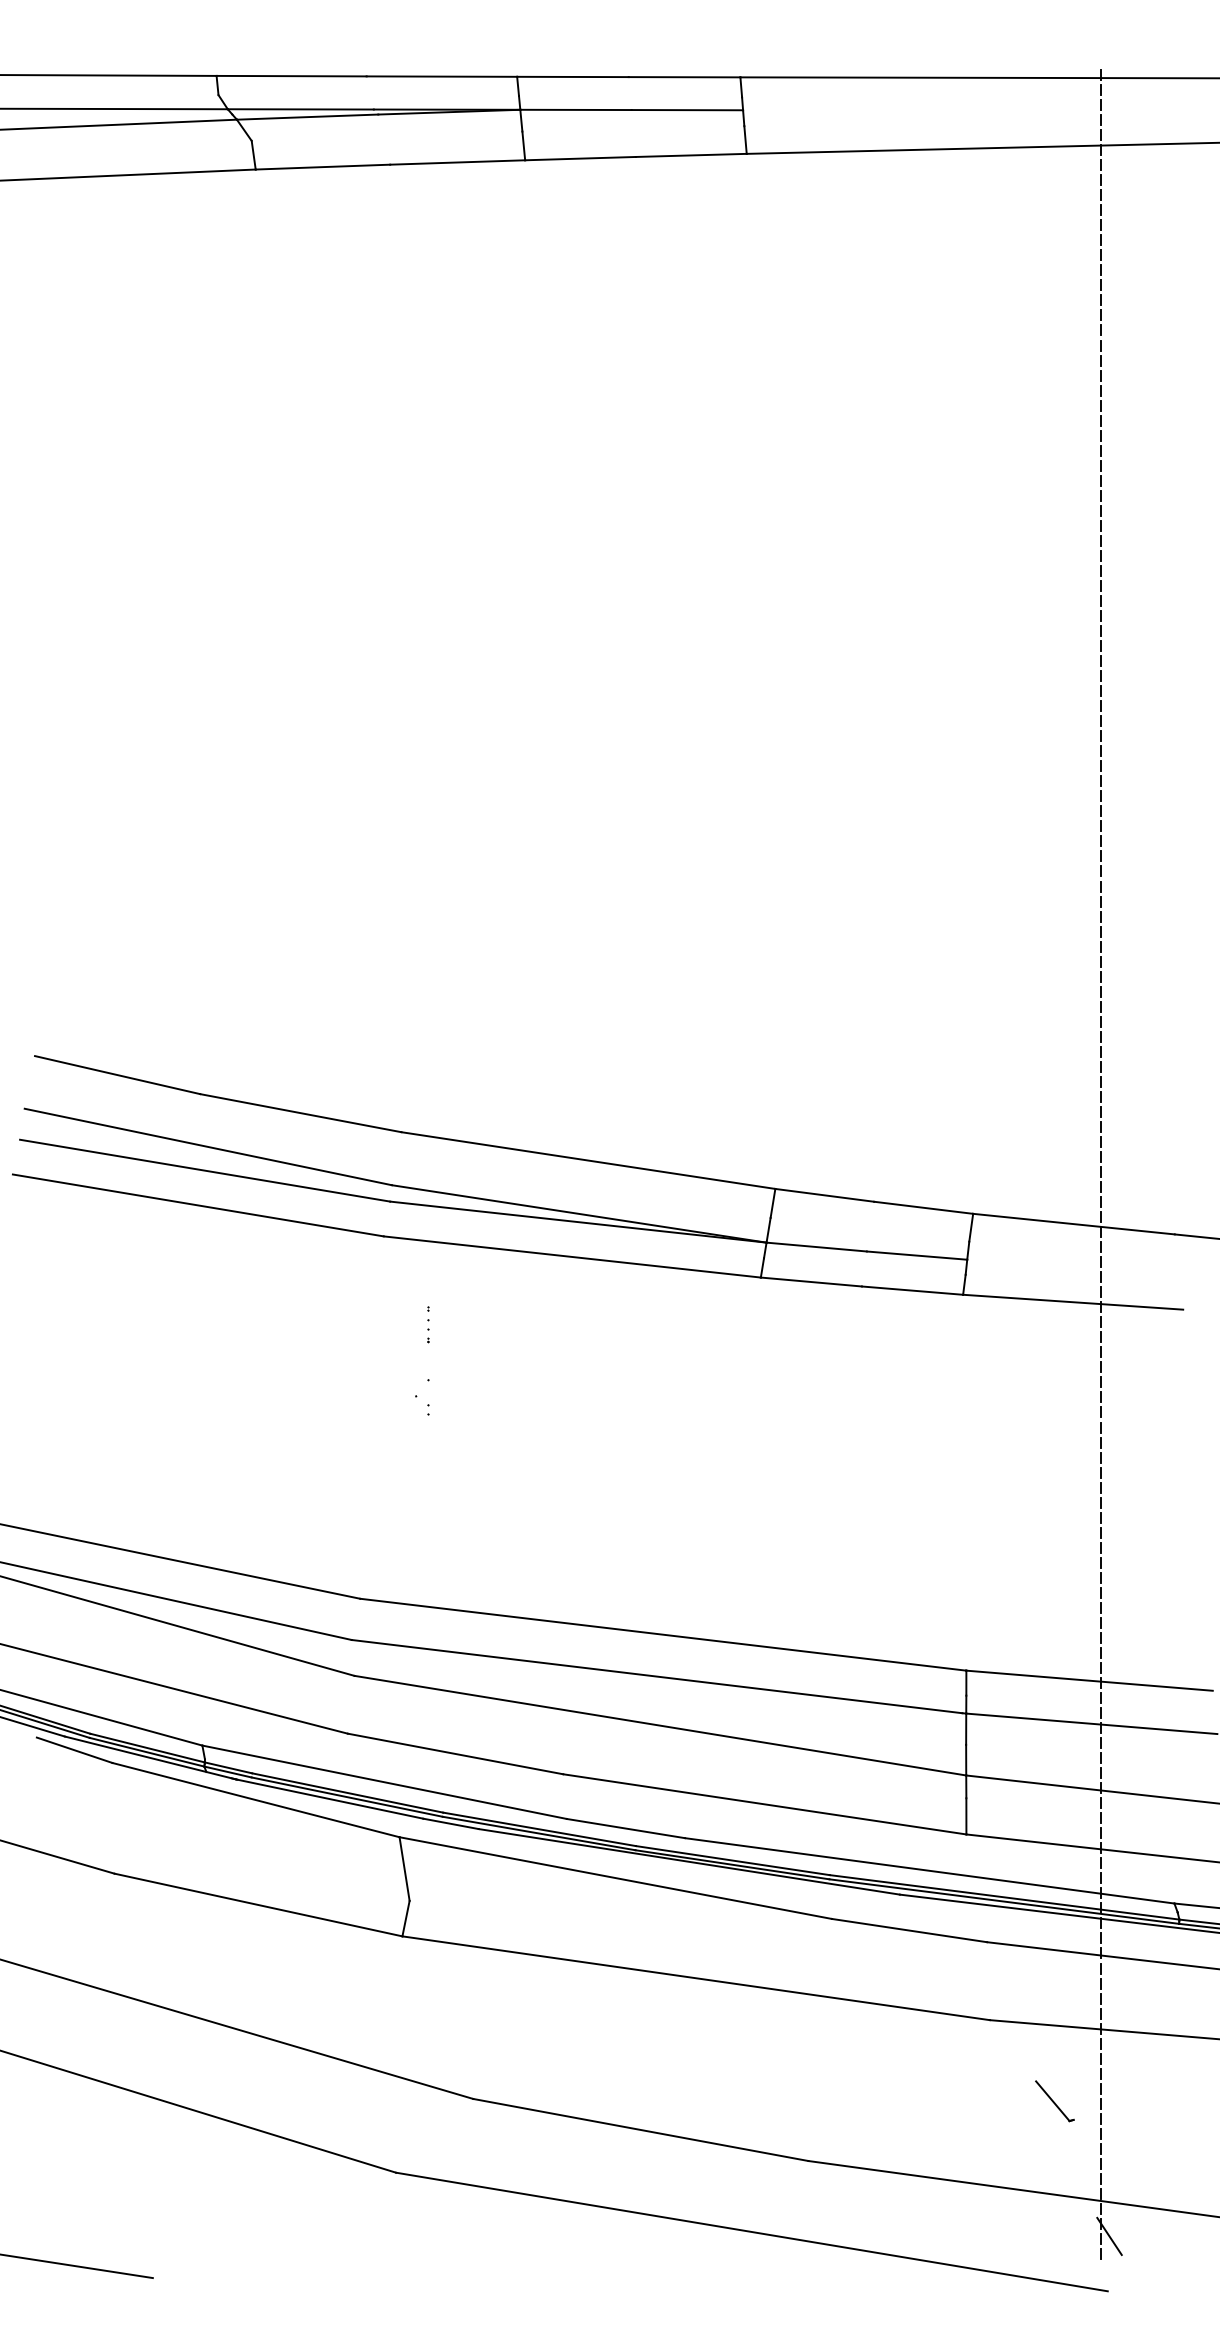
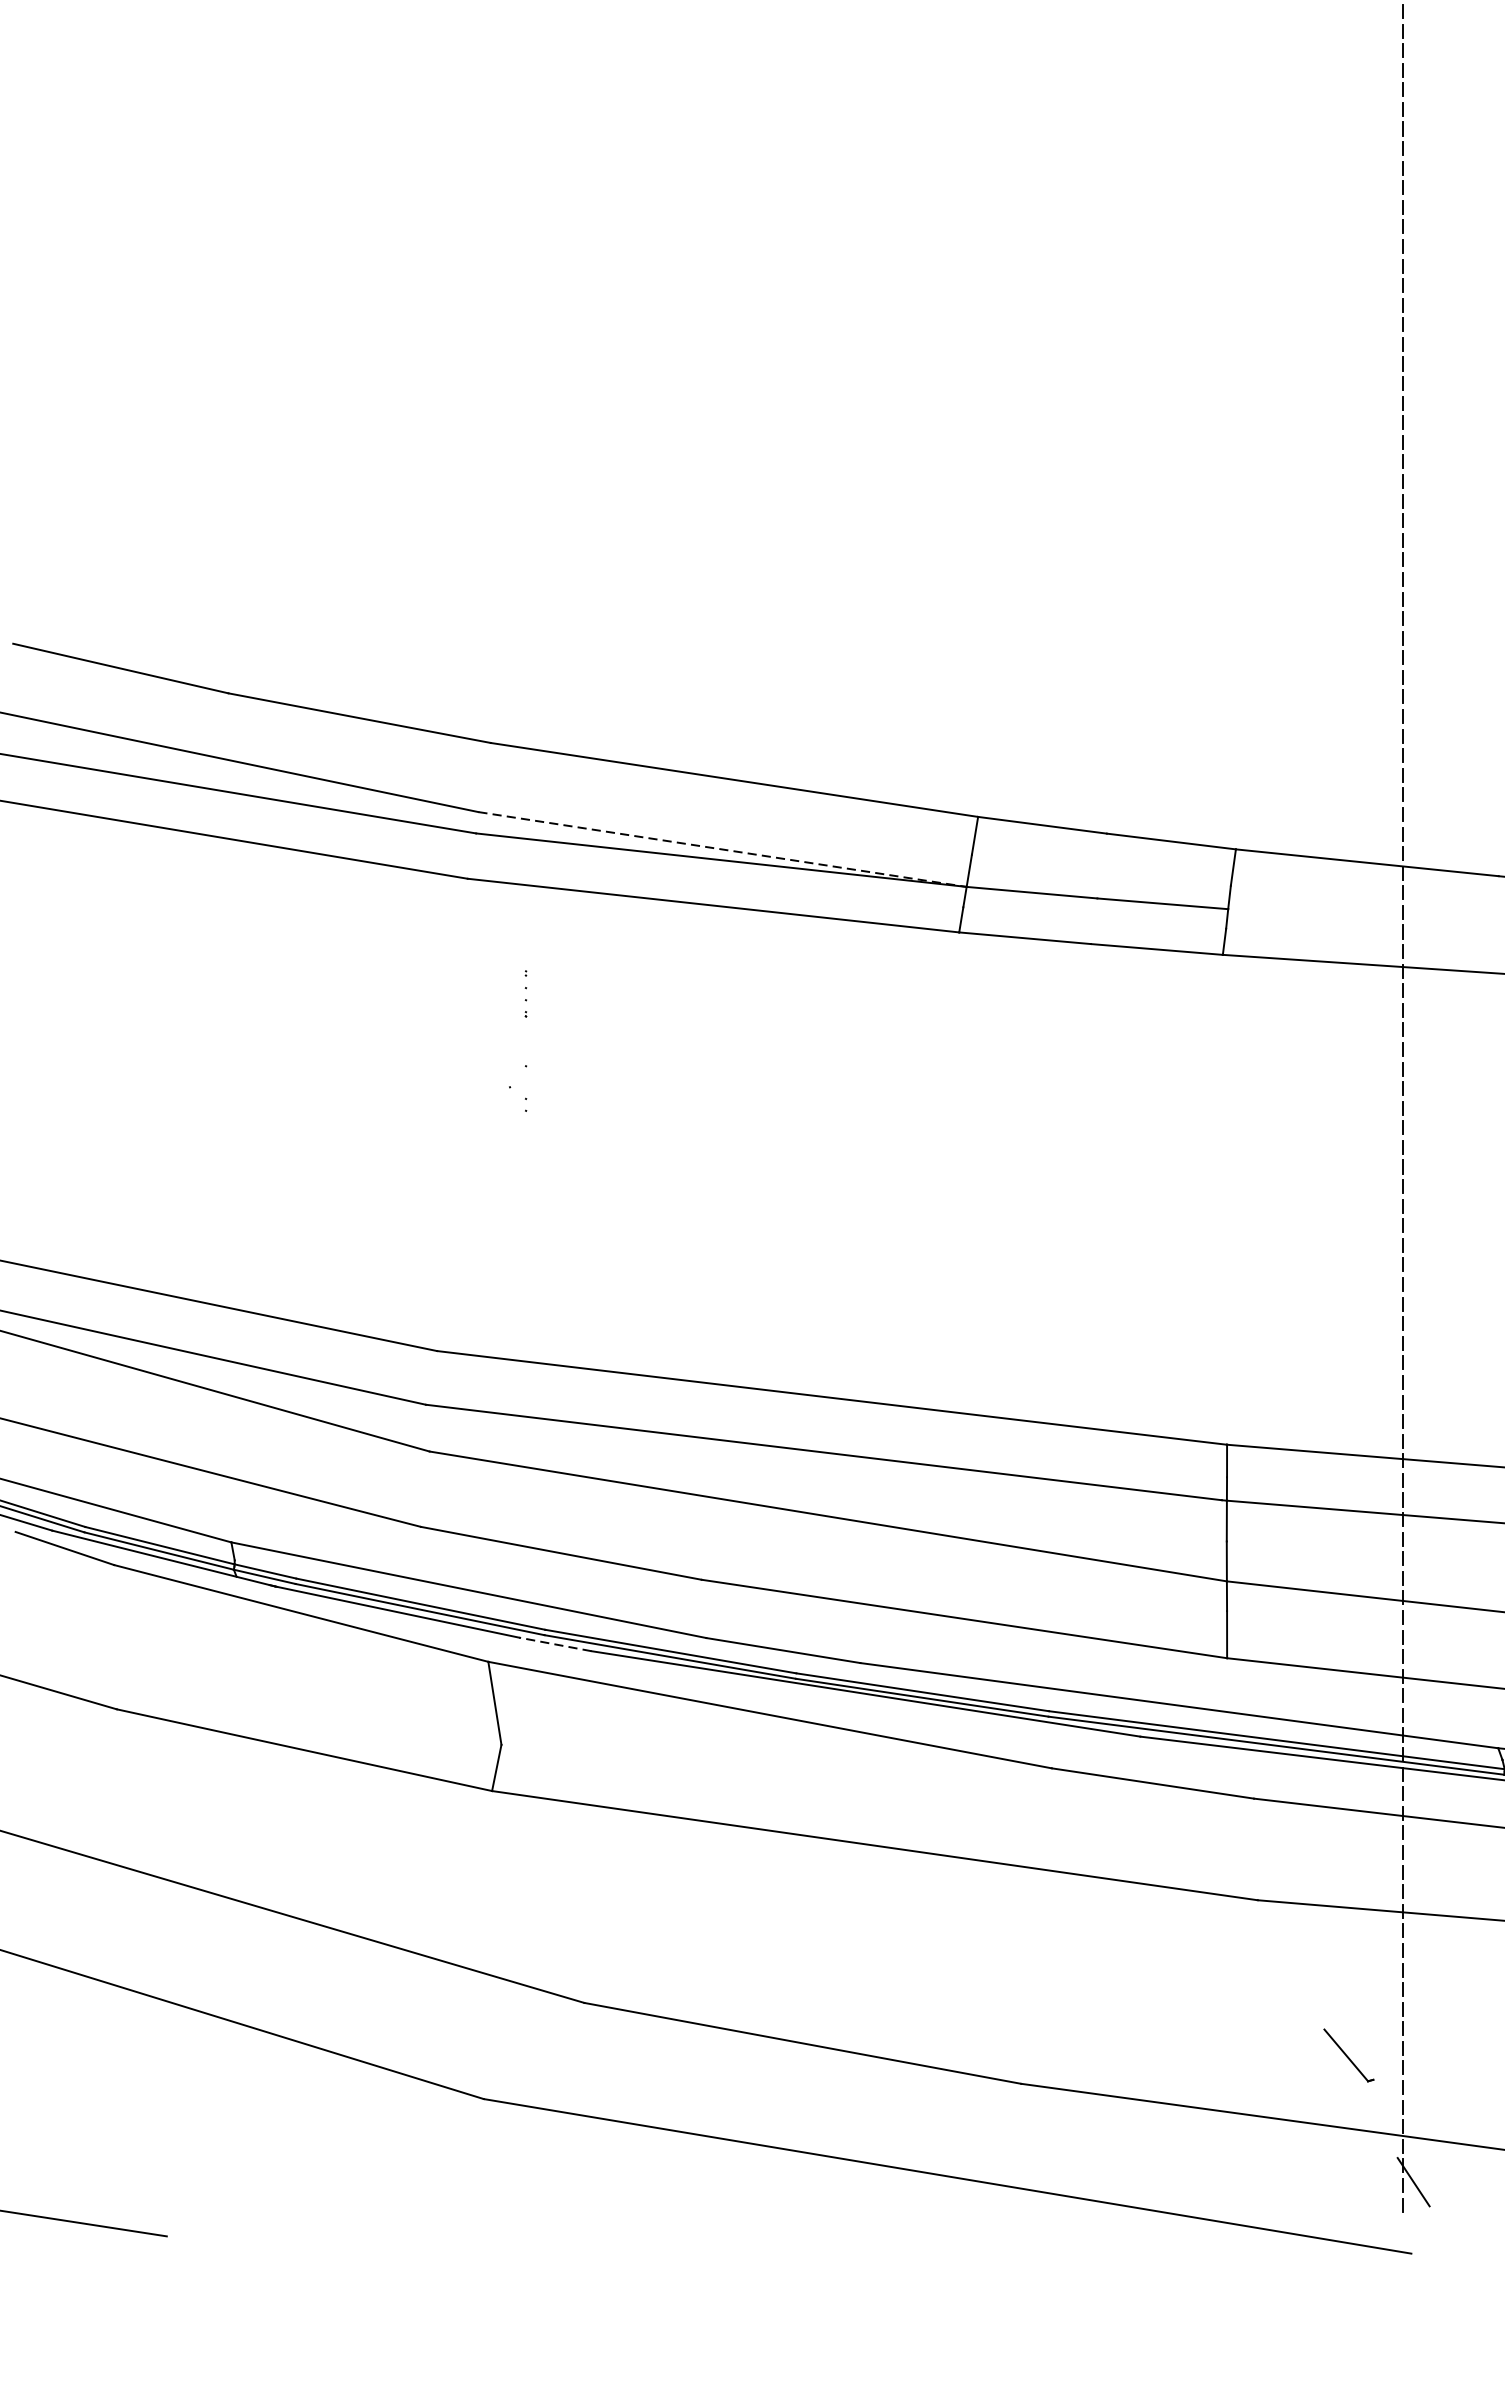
line: (579, 1213) -> (722, 848), solid -> dashed
line: (450, 1823) -> (554, 1643), solid -> dashed
part: (1054, 2101) -> (1348, 2055), moved

